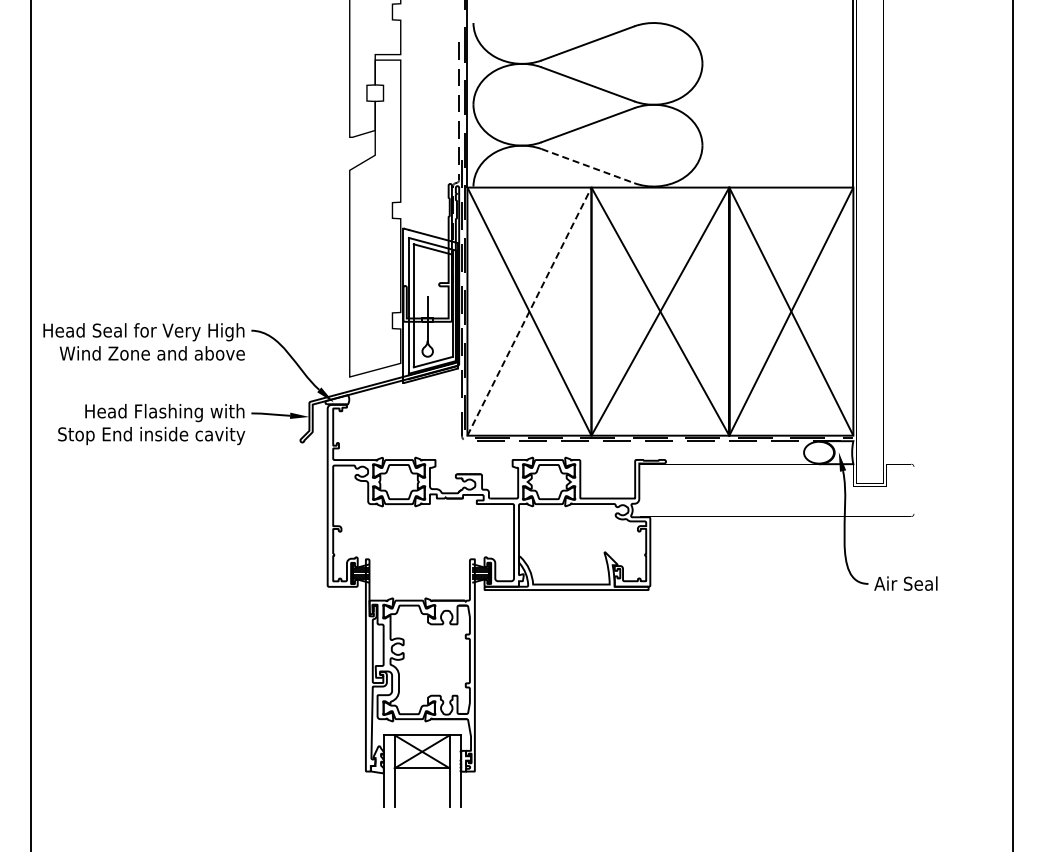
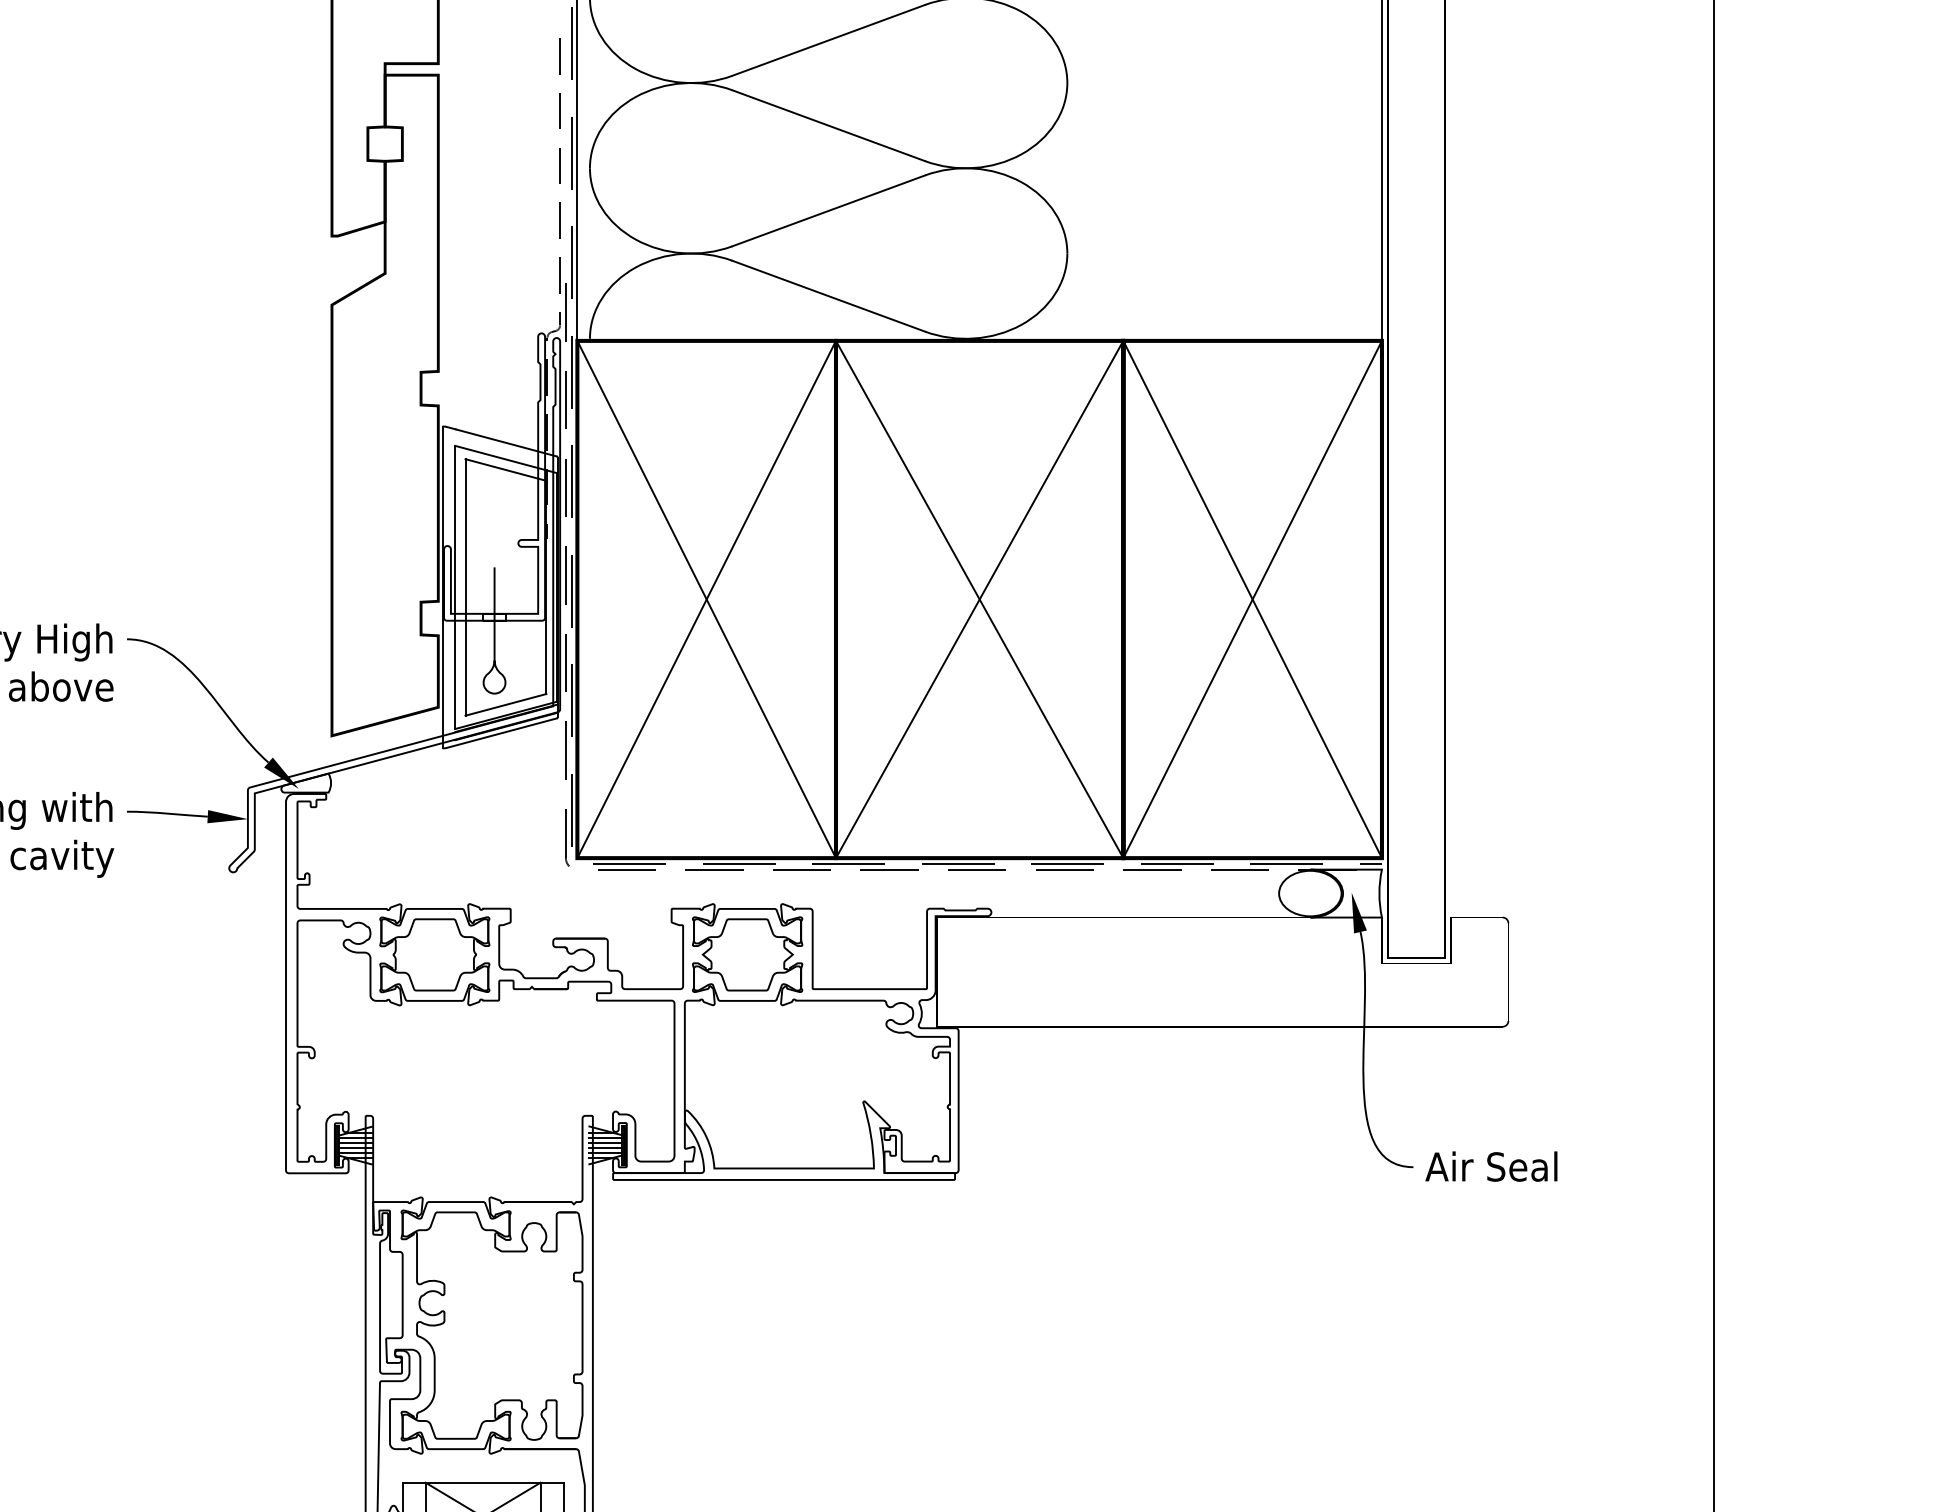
line: (588, 166) -> (829, 296), dashed -> solid
line: (529, 311) -> (706, 599), dashed -> solid

